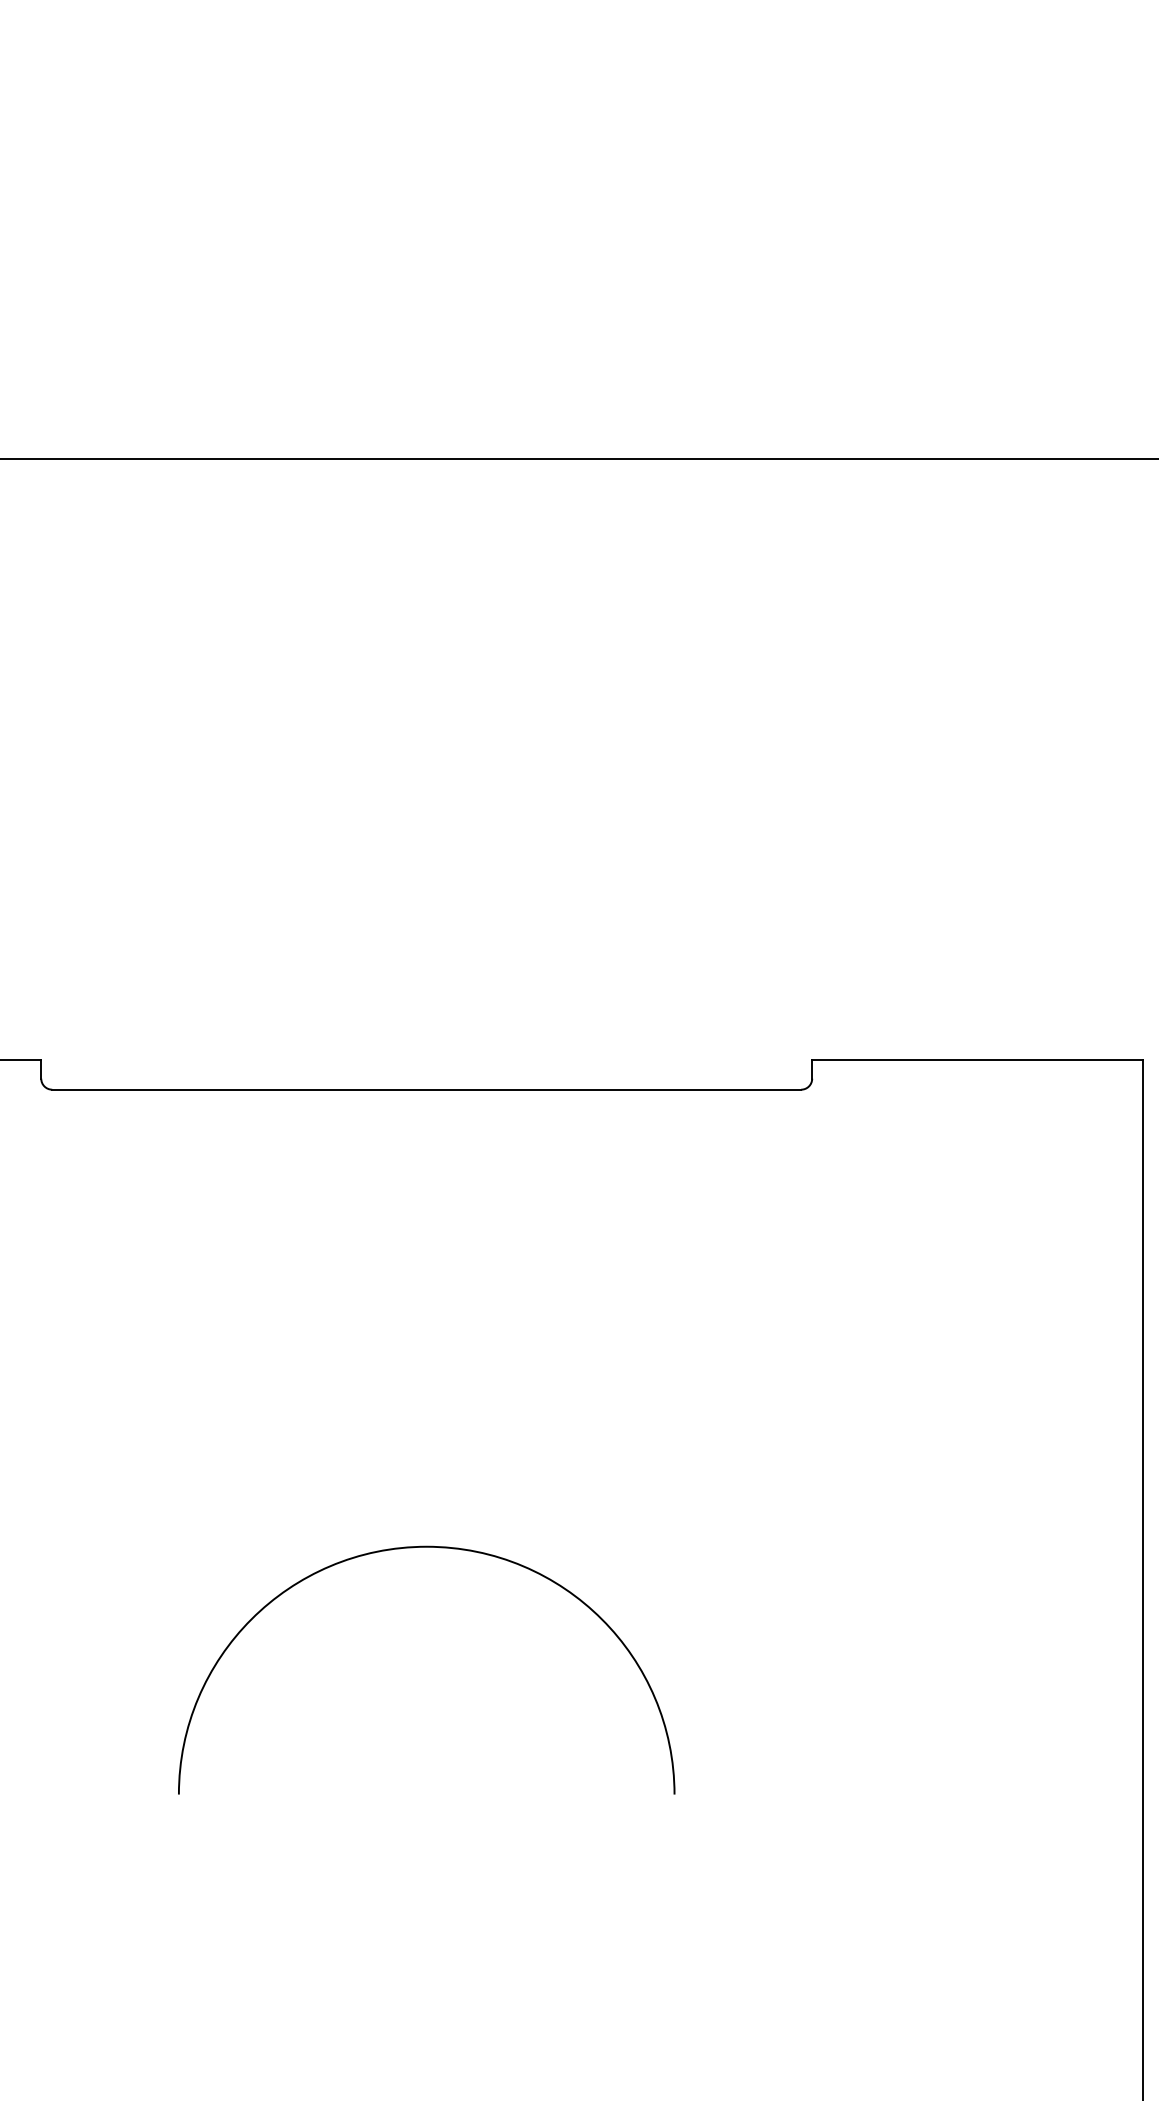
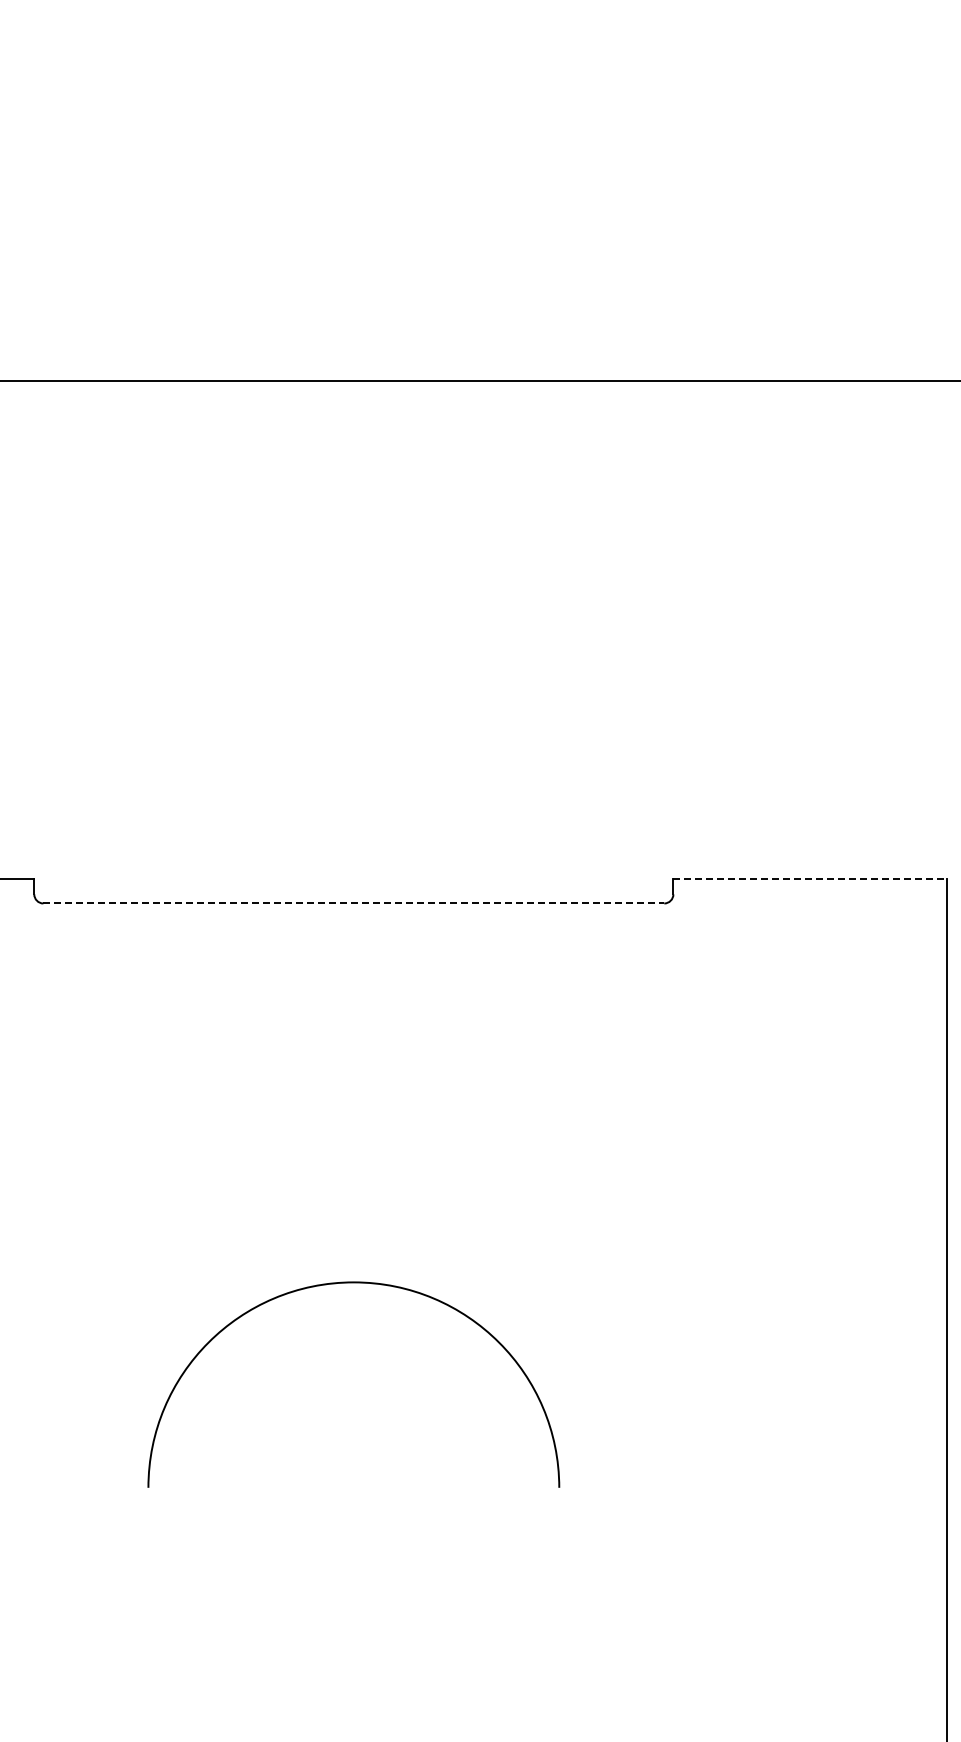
line: (977, 1060) -> (810, 879), solid -> dashed
line: (427, 1089) -> (354, 903), solid -> dashed

